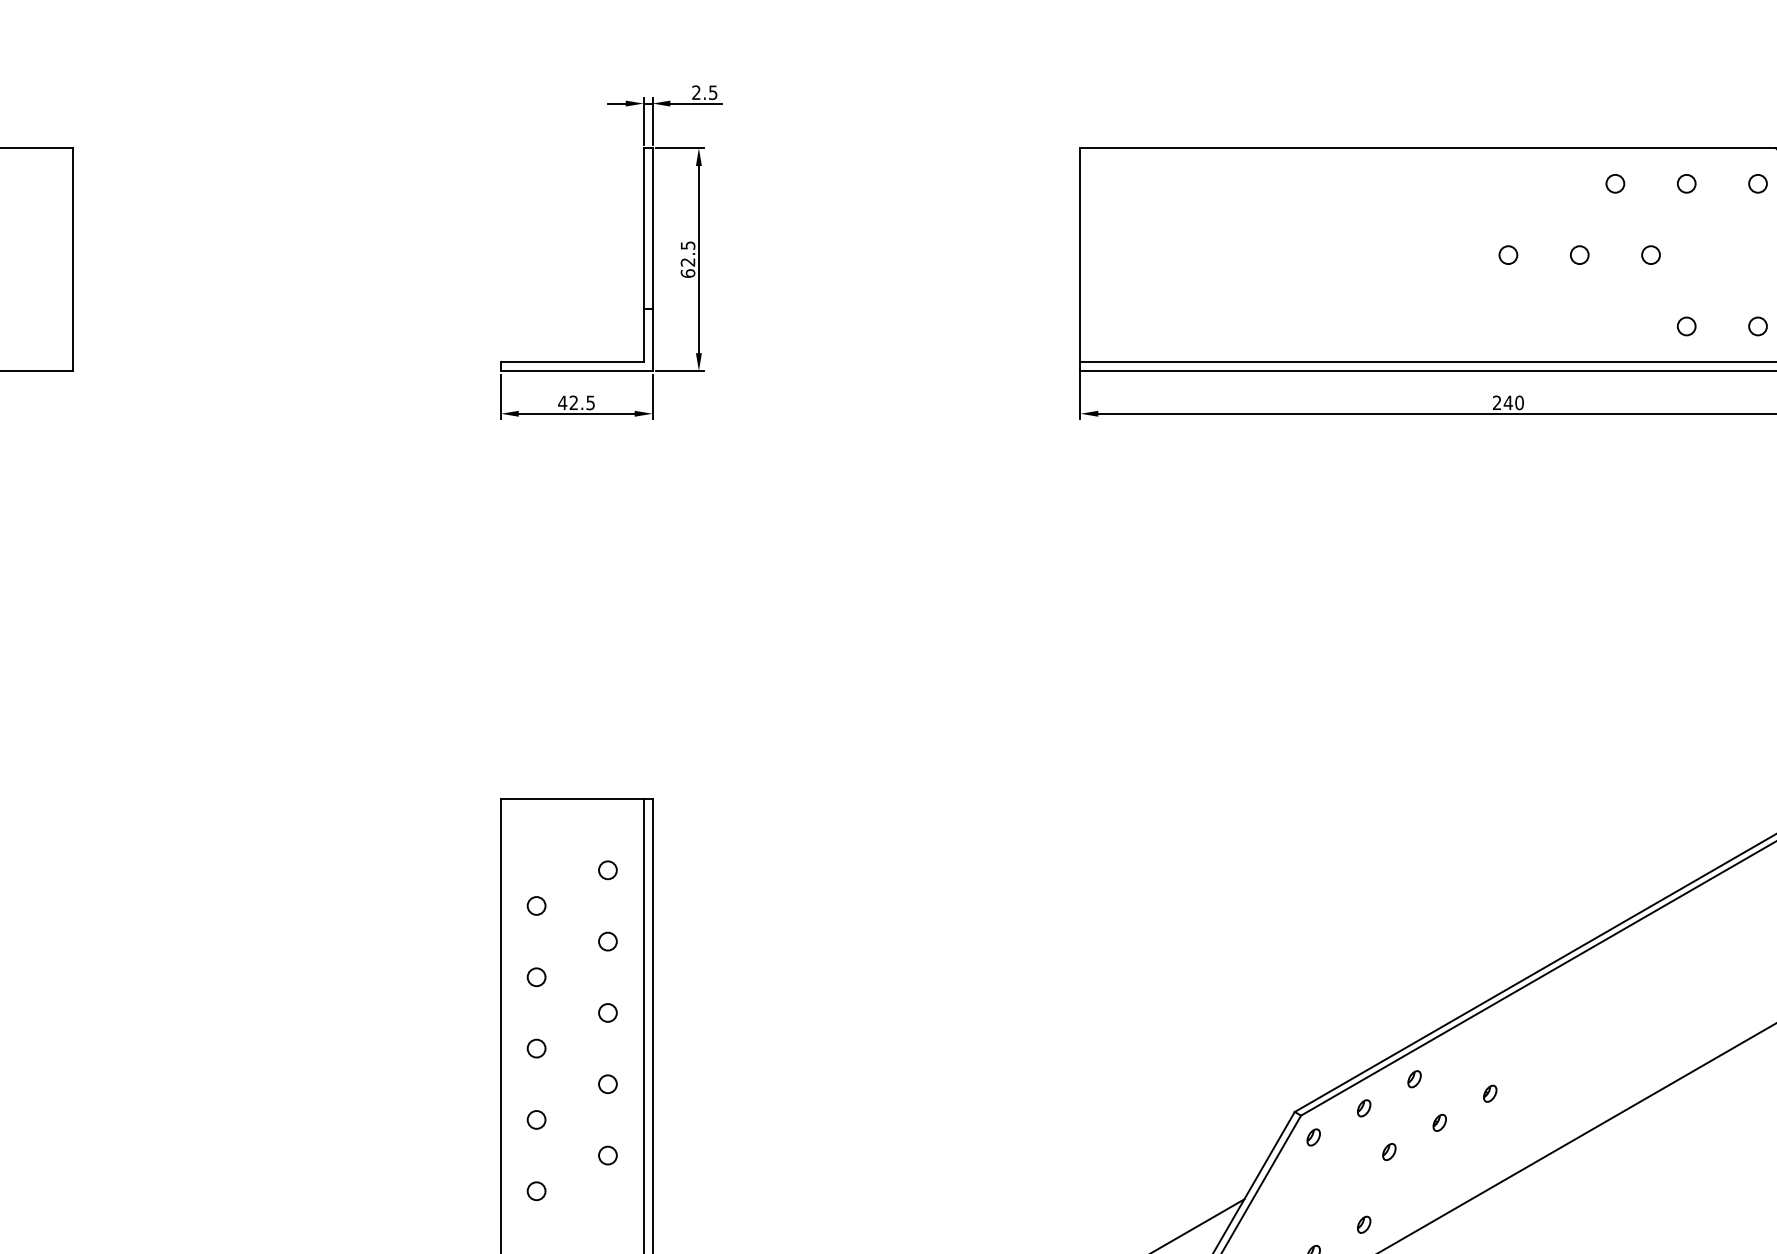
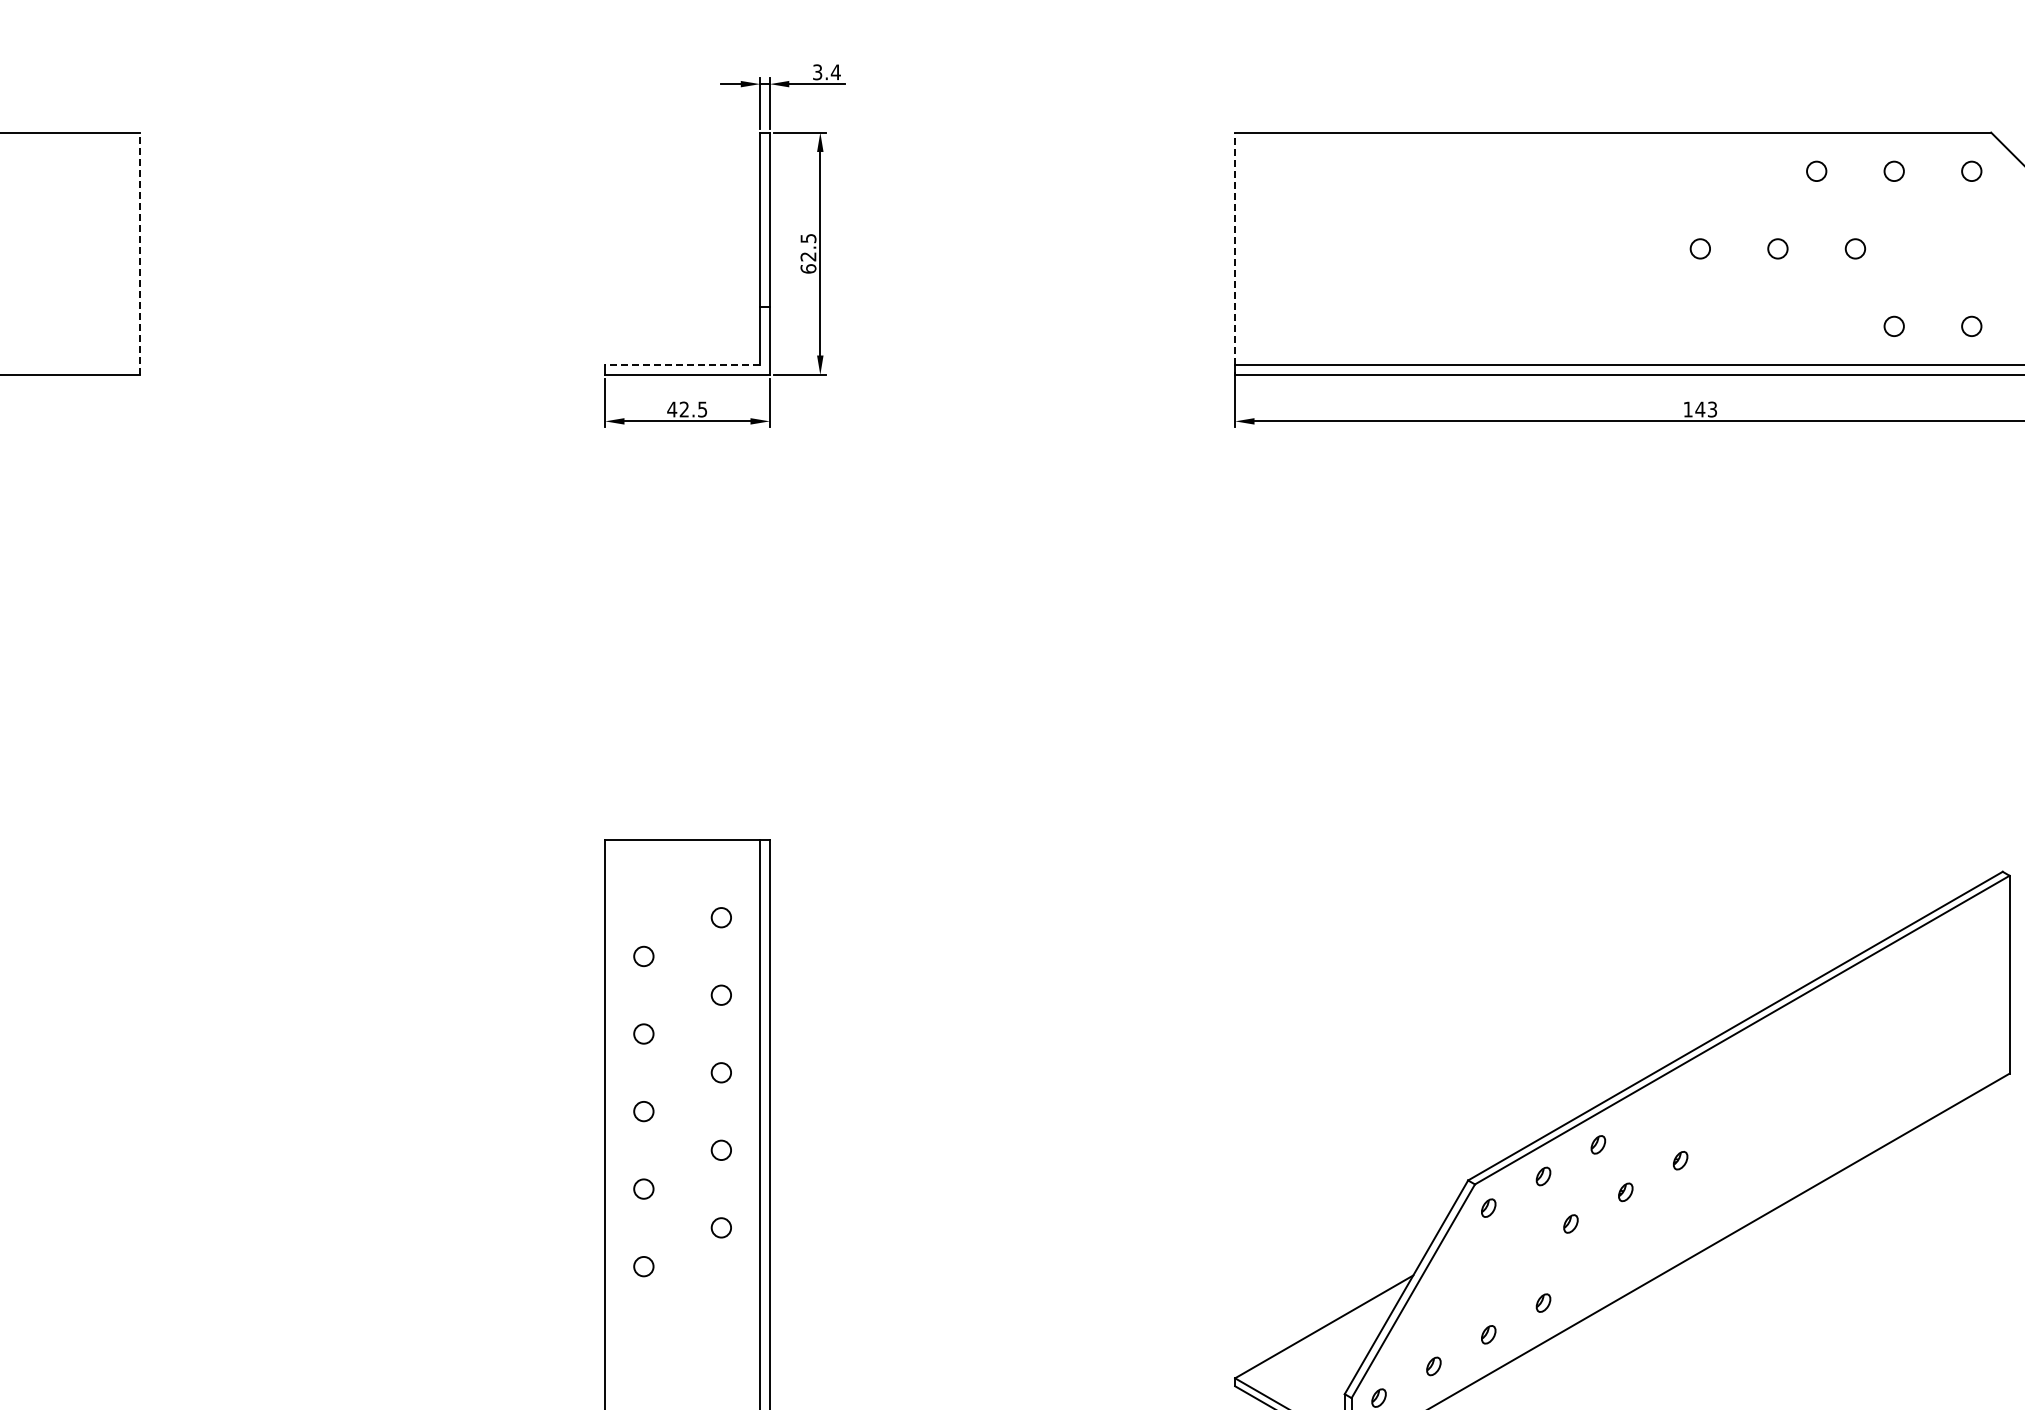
text: (704, 92) -> (826, 72), 2.5 -> 3.4
line: (1080, 254) -> (1235, 248), solid -> dashed
line: (72, 259) -> (139, 253), solid -> dashed
line: (572, 362) -> (682, 365), solid -> dashed
text: (1508, 402) -> (1700, 409), 240 -> 143

